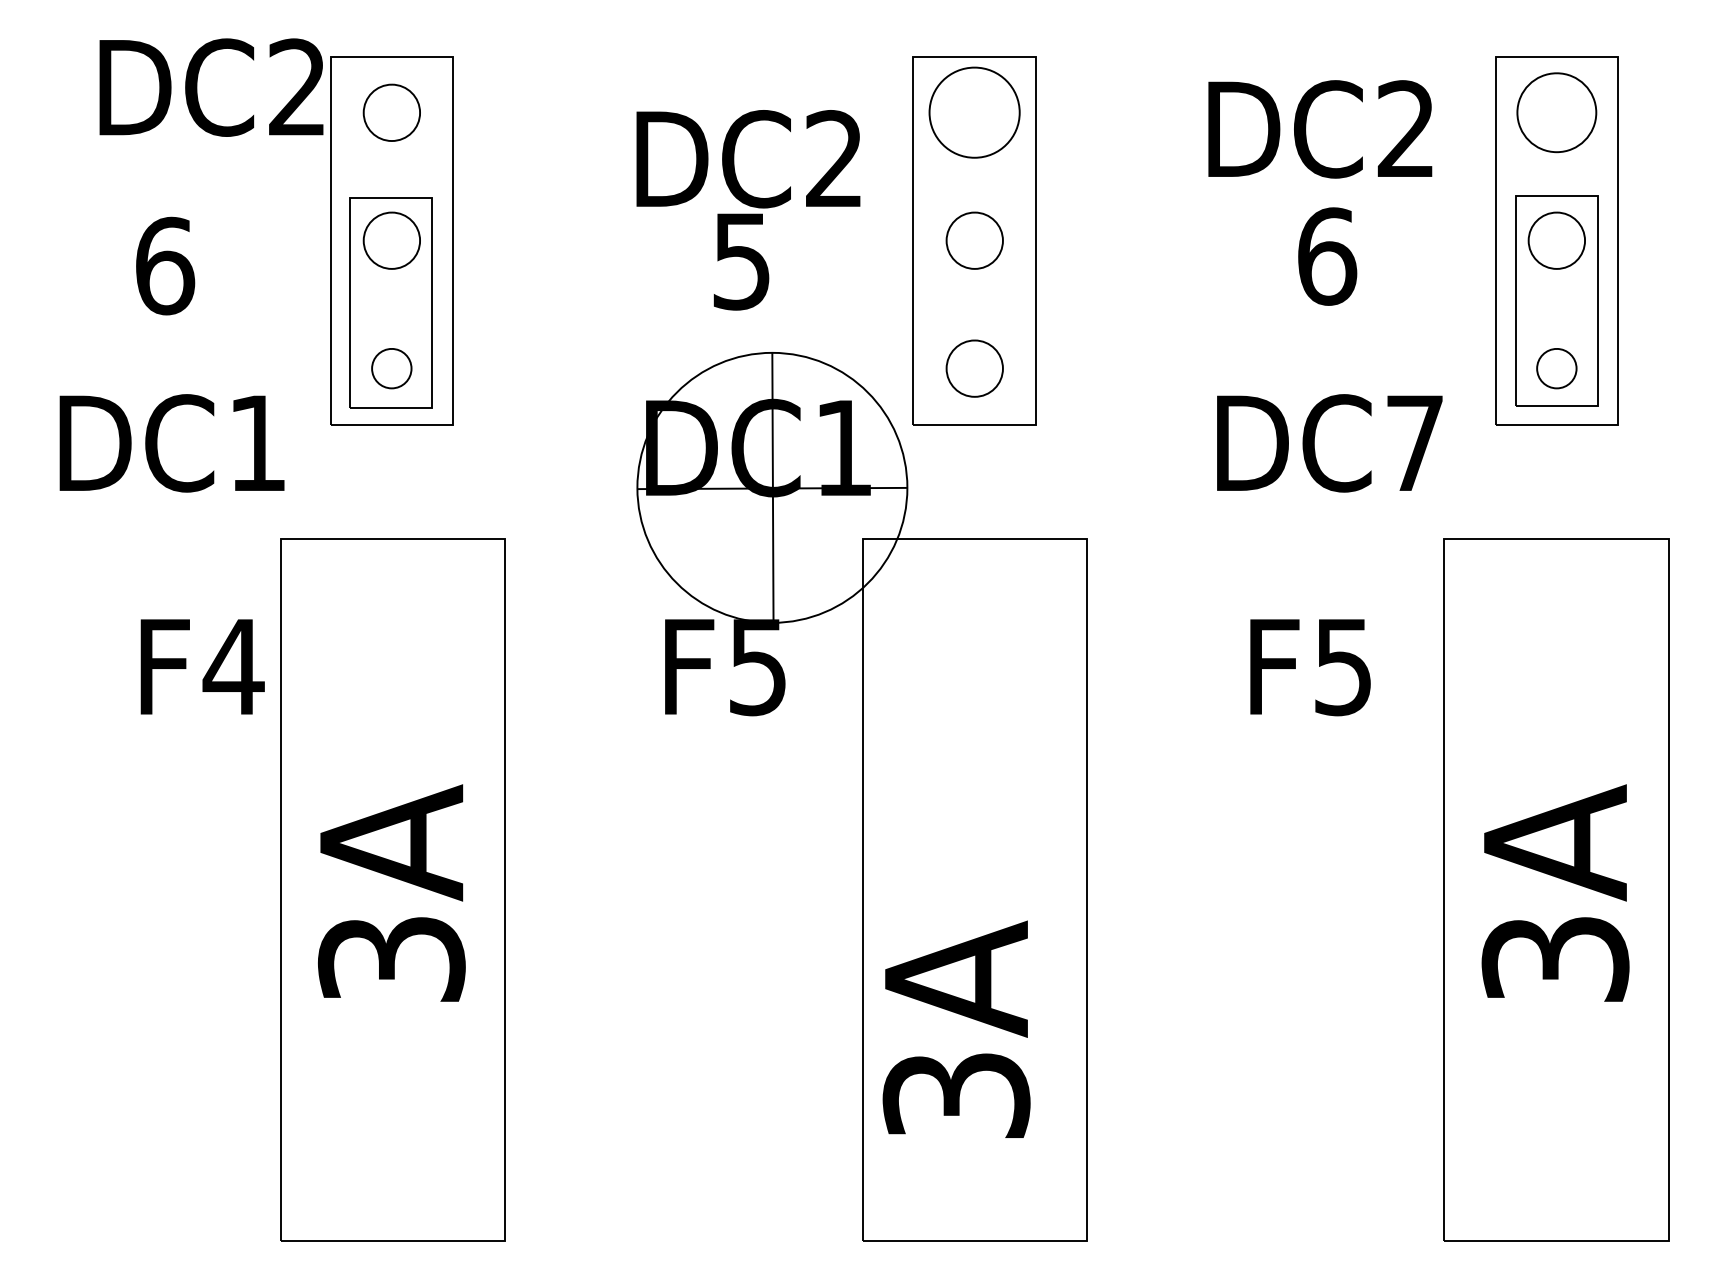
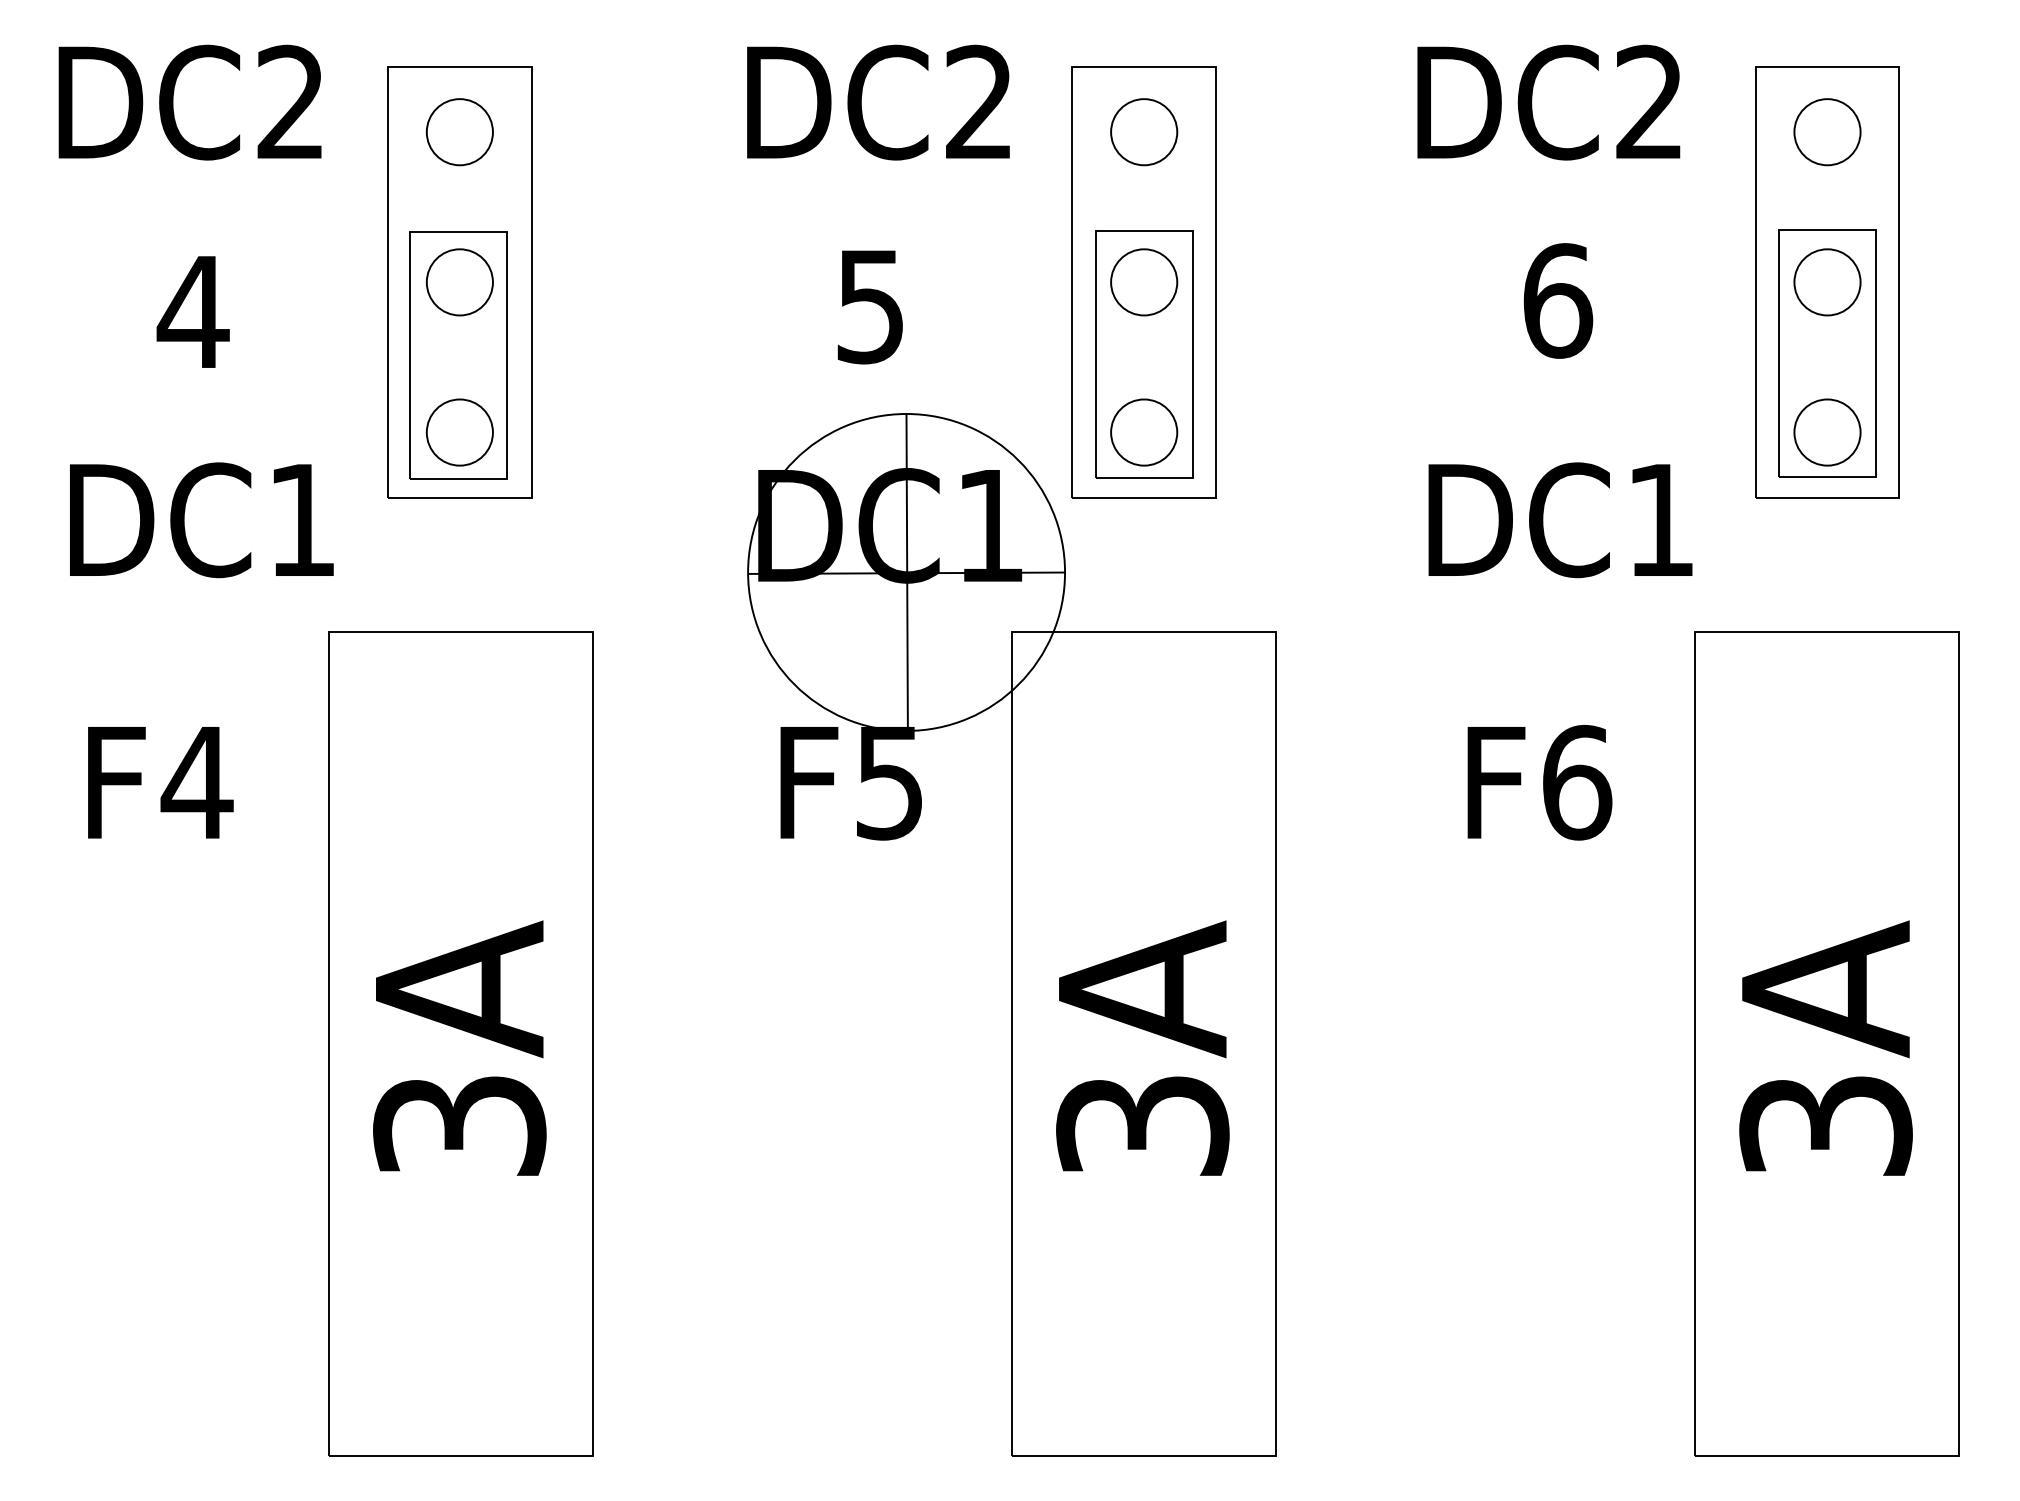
text: (211, 87) -> (189, 102), moved
part: (975, 113) -> (1144, 132), size x0.62
part: (1556, 113) -> (1827, 132), size x0.71
text: (1320, 129) -> (1548, 102), moved
text: (748, 159) -> (878, 102), moved
text: (164, 265) -> (192, 311), 6 -> 4
part: (975, 302) -> (1144, 354), added
part: (391, 368) -> (459, 432), size x1.43
part: (1556, 368) -> (1827, 432), size x1.43
text: (1414, 442) -> (1660, 519), DC7 -> DC1
text: (202, 666) -> (160, 782), moved
text: (1343, 666) -> (1577, 782), F5 -> F6
text: (956, 1028) -> (1142, 1047), moved

